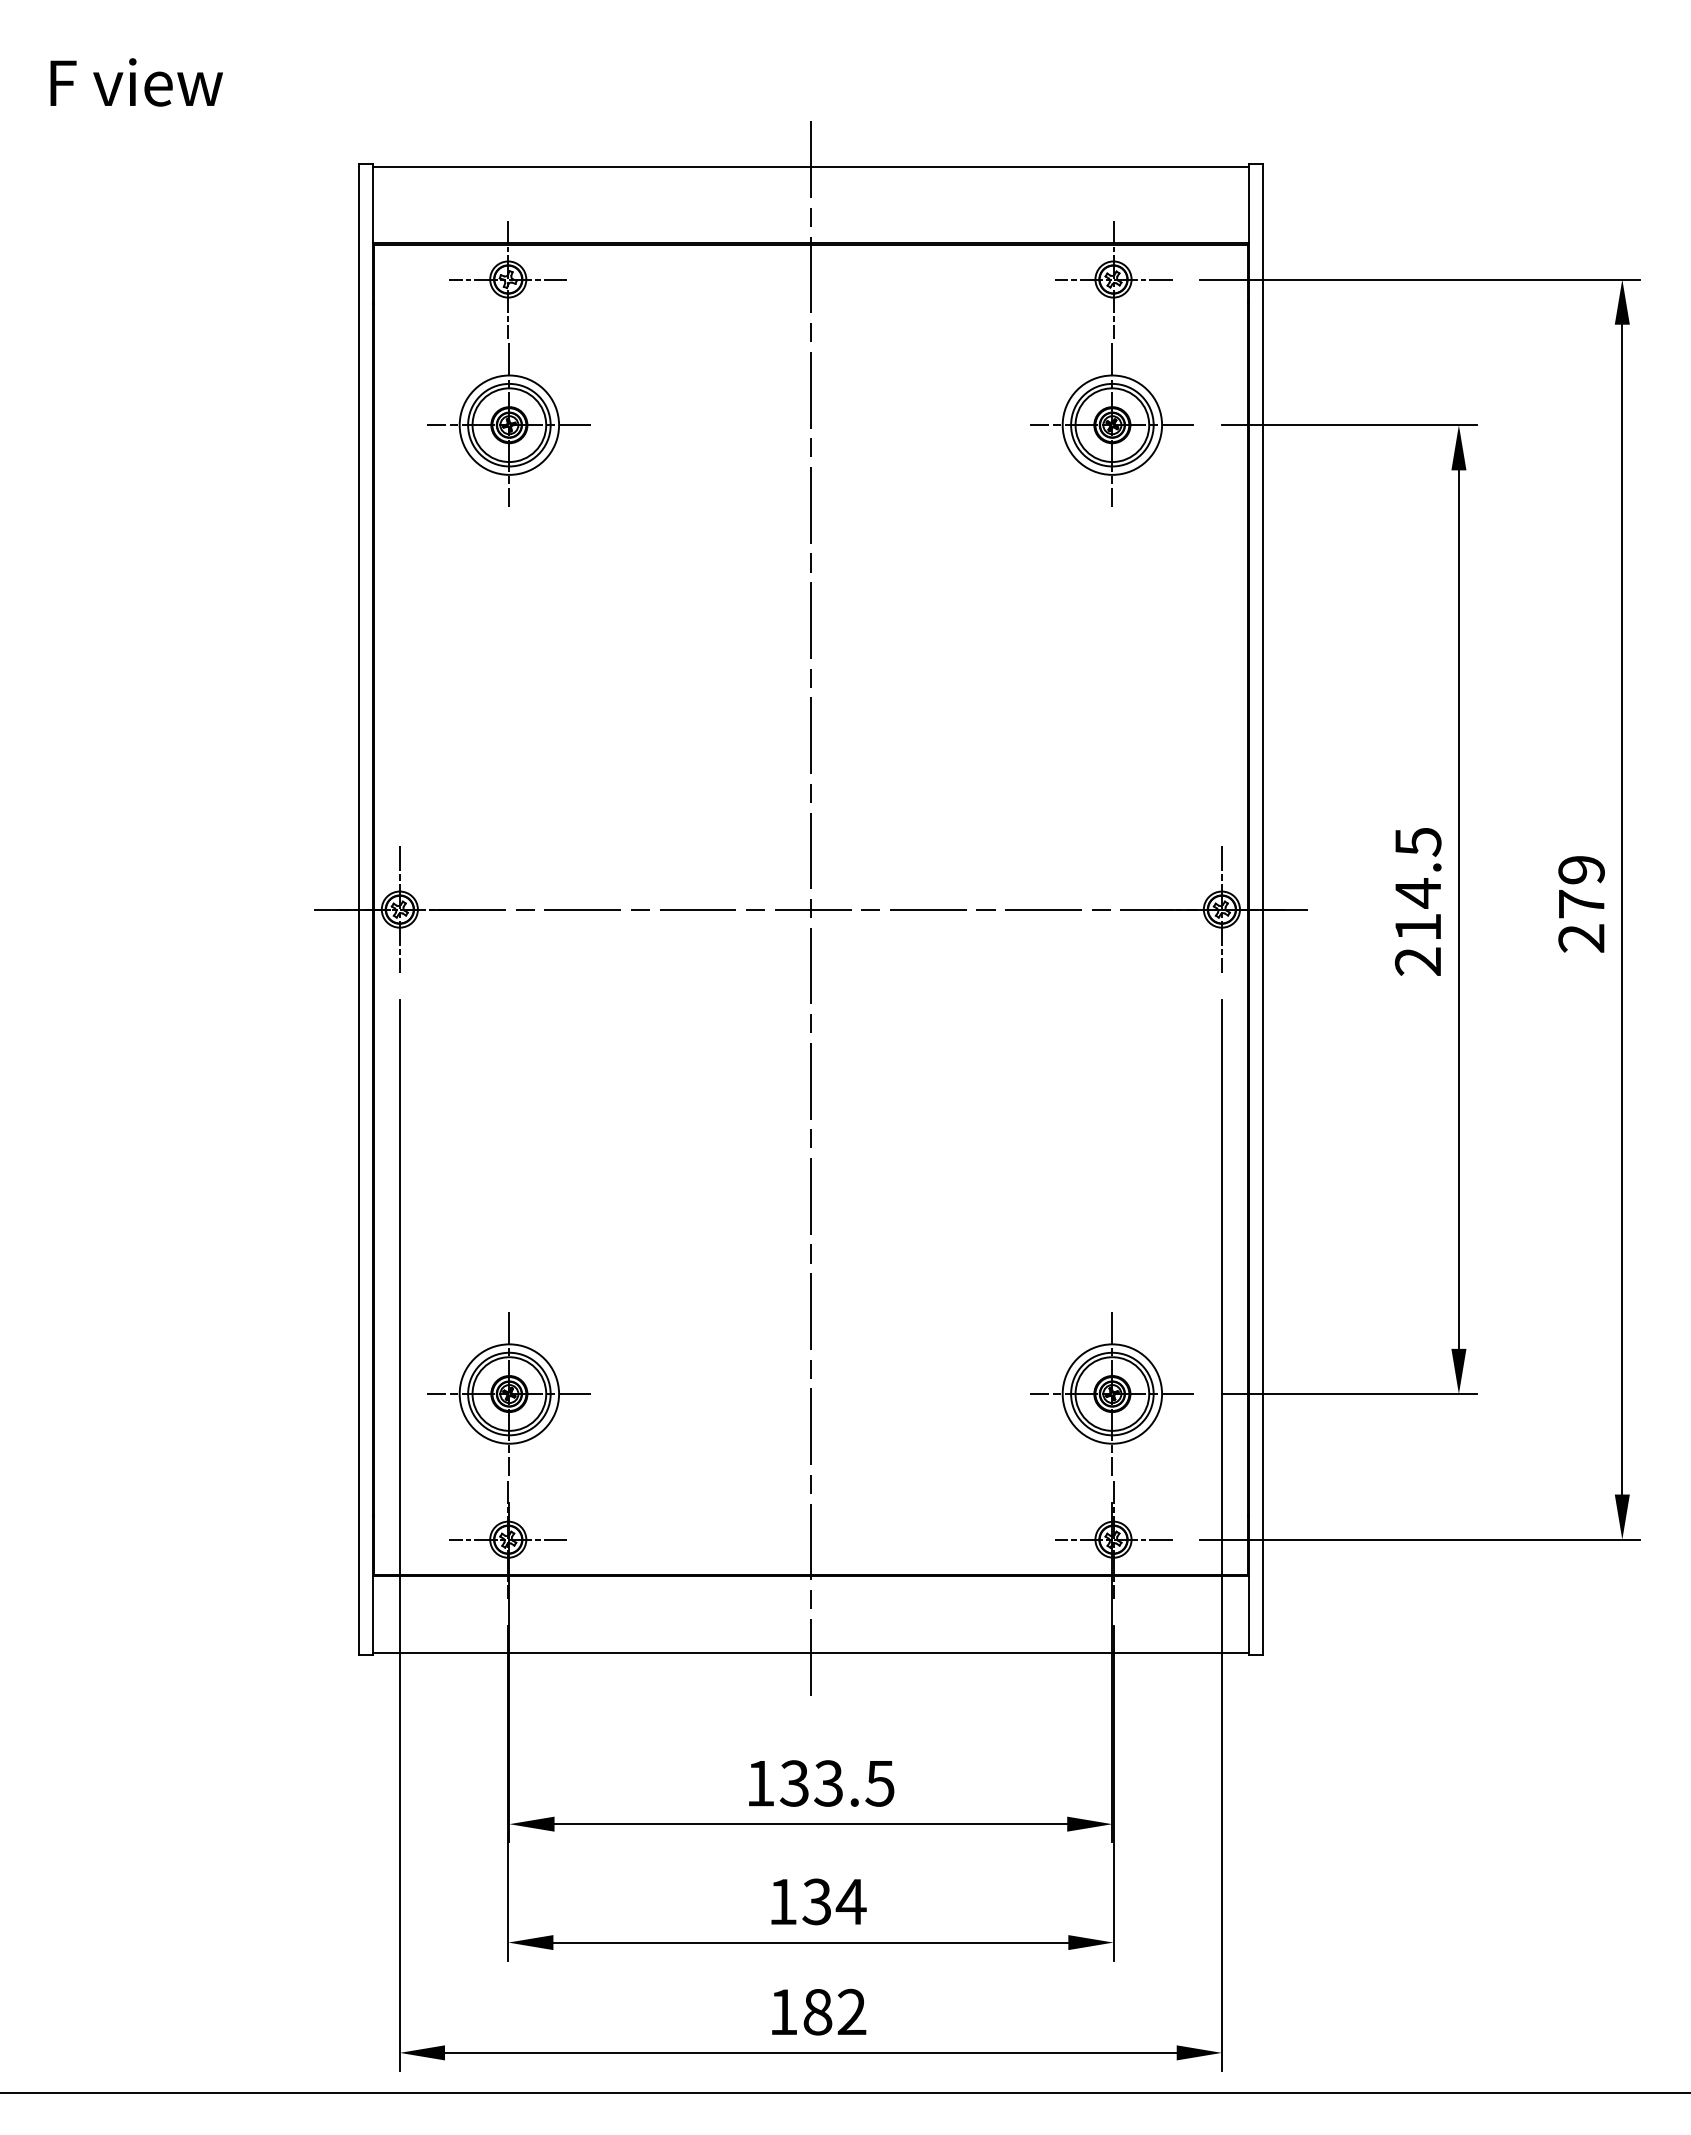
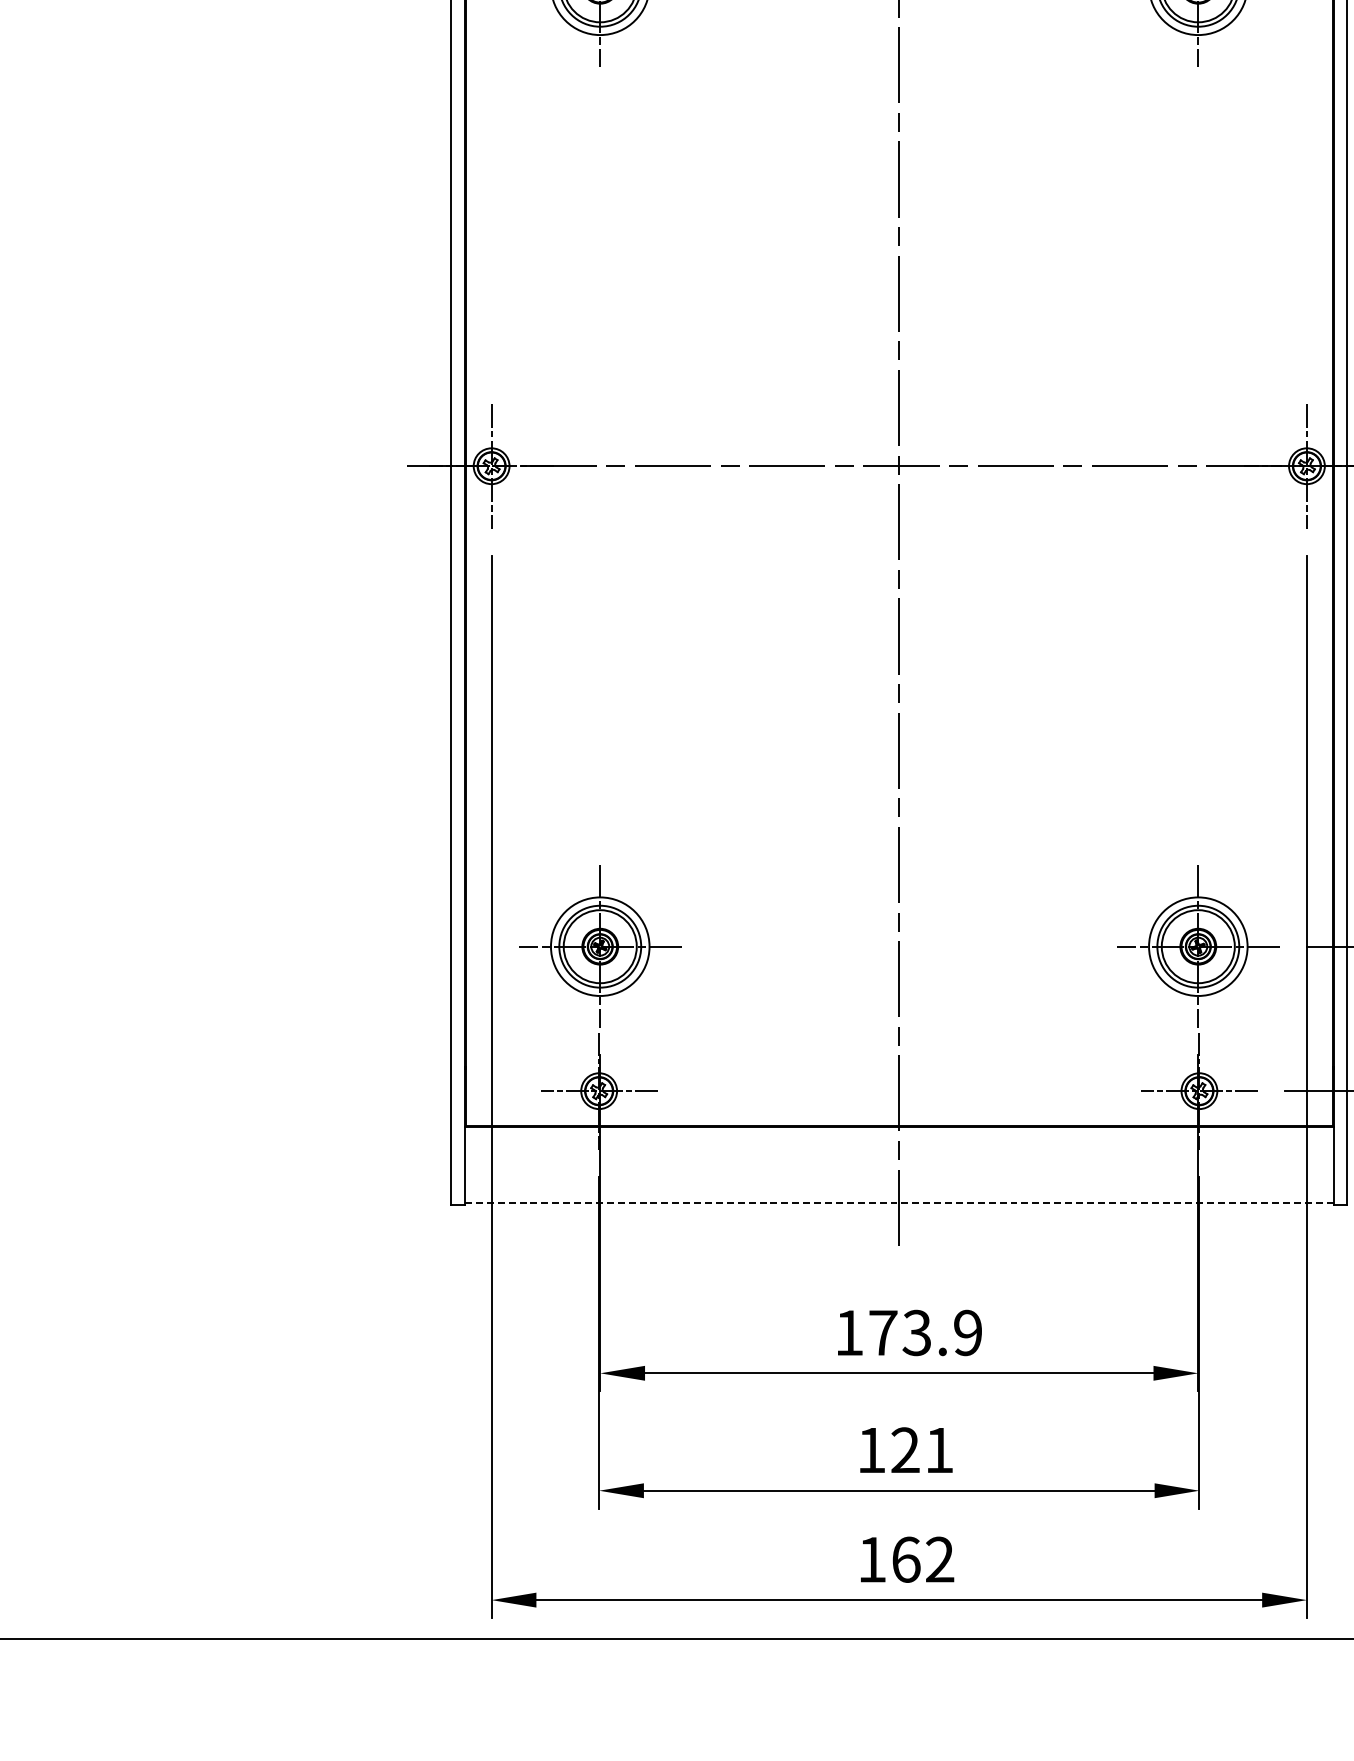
line: (810, 1652) -> (898, 1203), solid -> dashed
text: (836, 1783) -> (924, 1332), 133.5 -> 173.9
text: (834, 1902) -> (922, 1450), 134 -> 121
text: (817, 2011) -> (905, 1559), 182 -> 162

